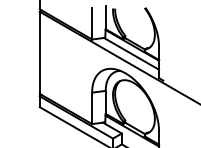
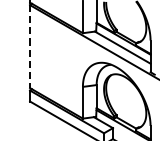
line: (39, 53) -> (29, 47), solid -> dashed

